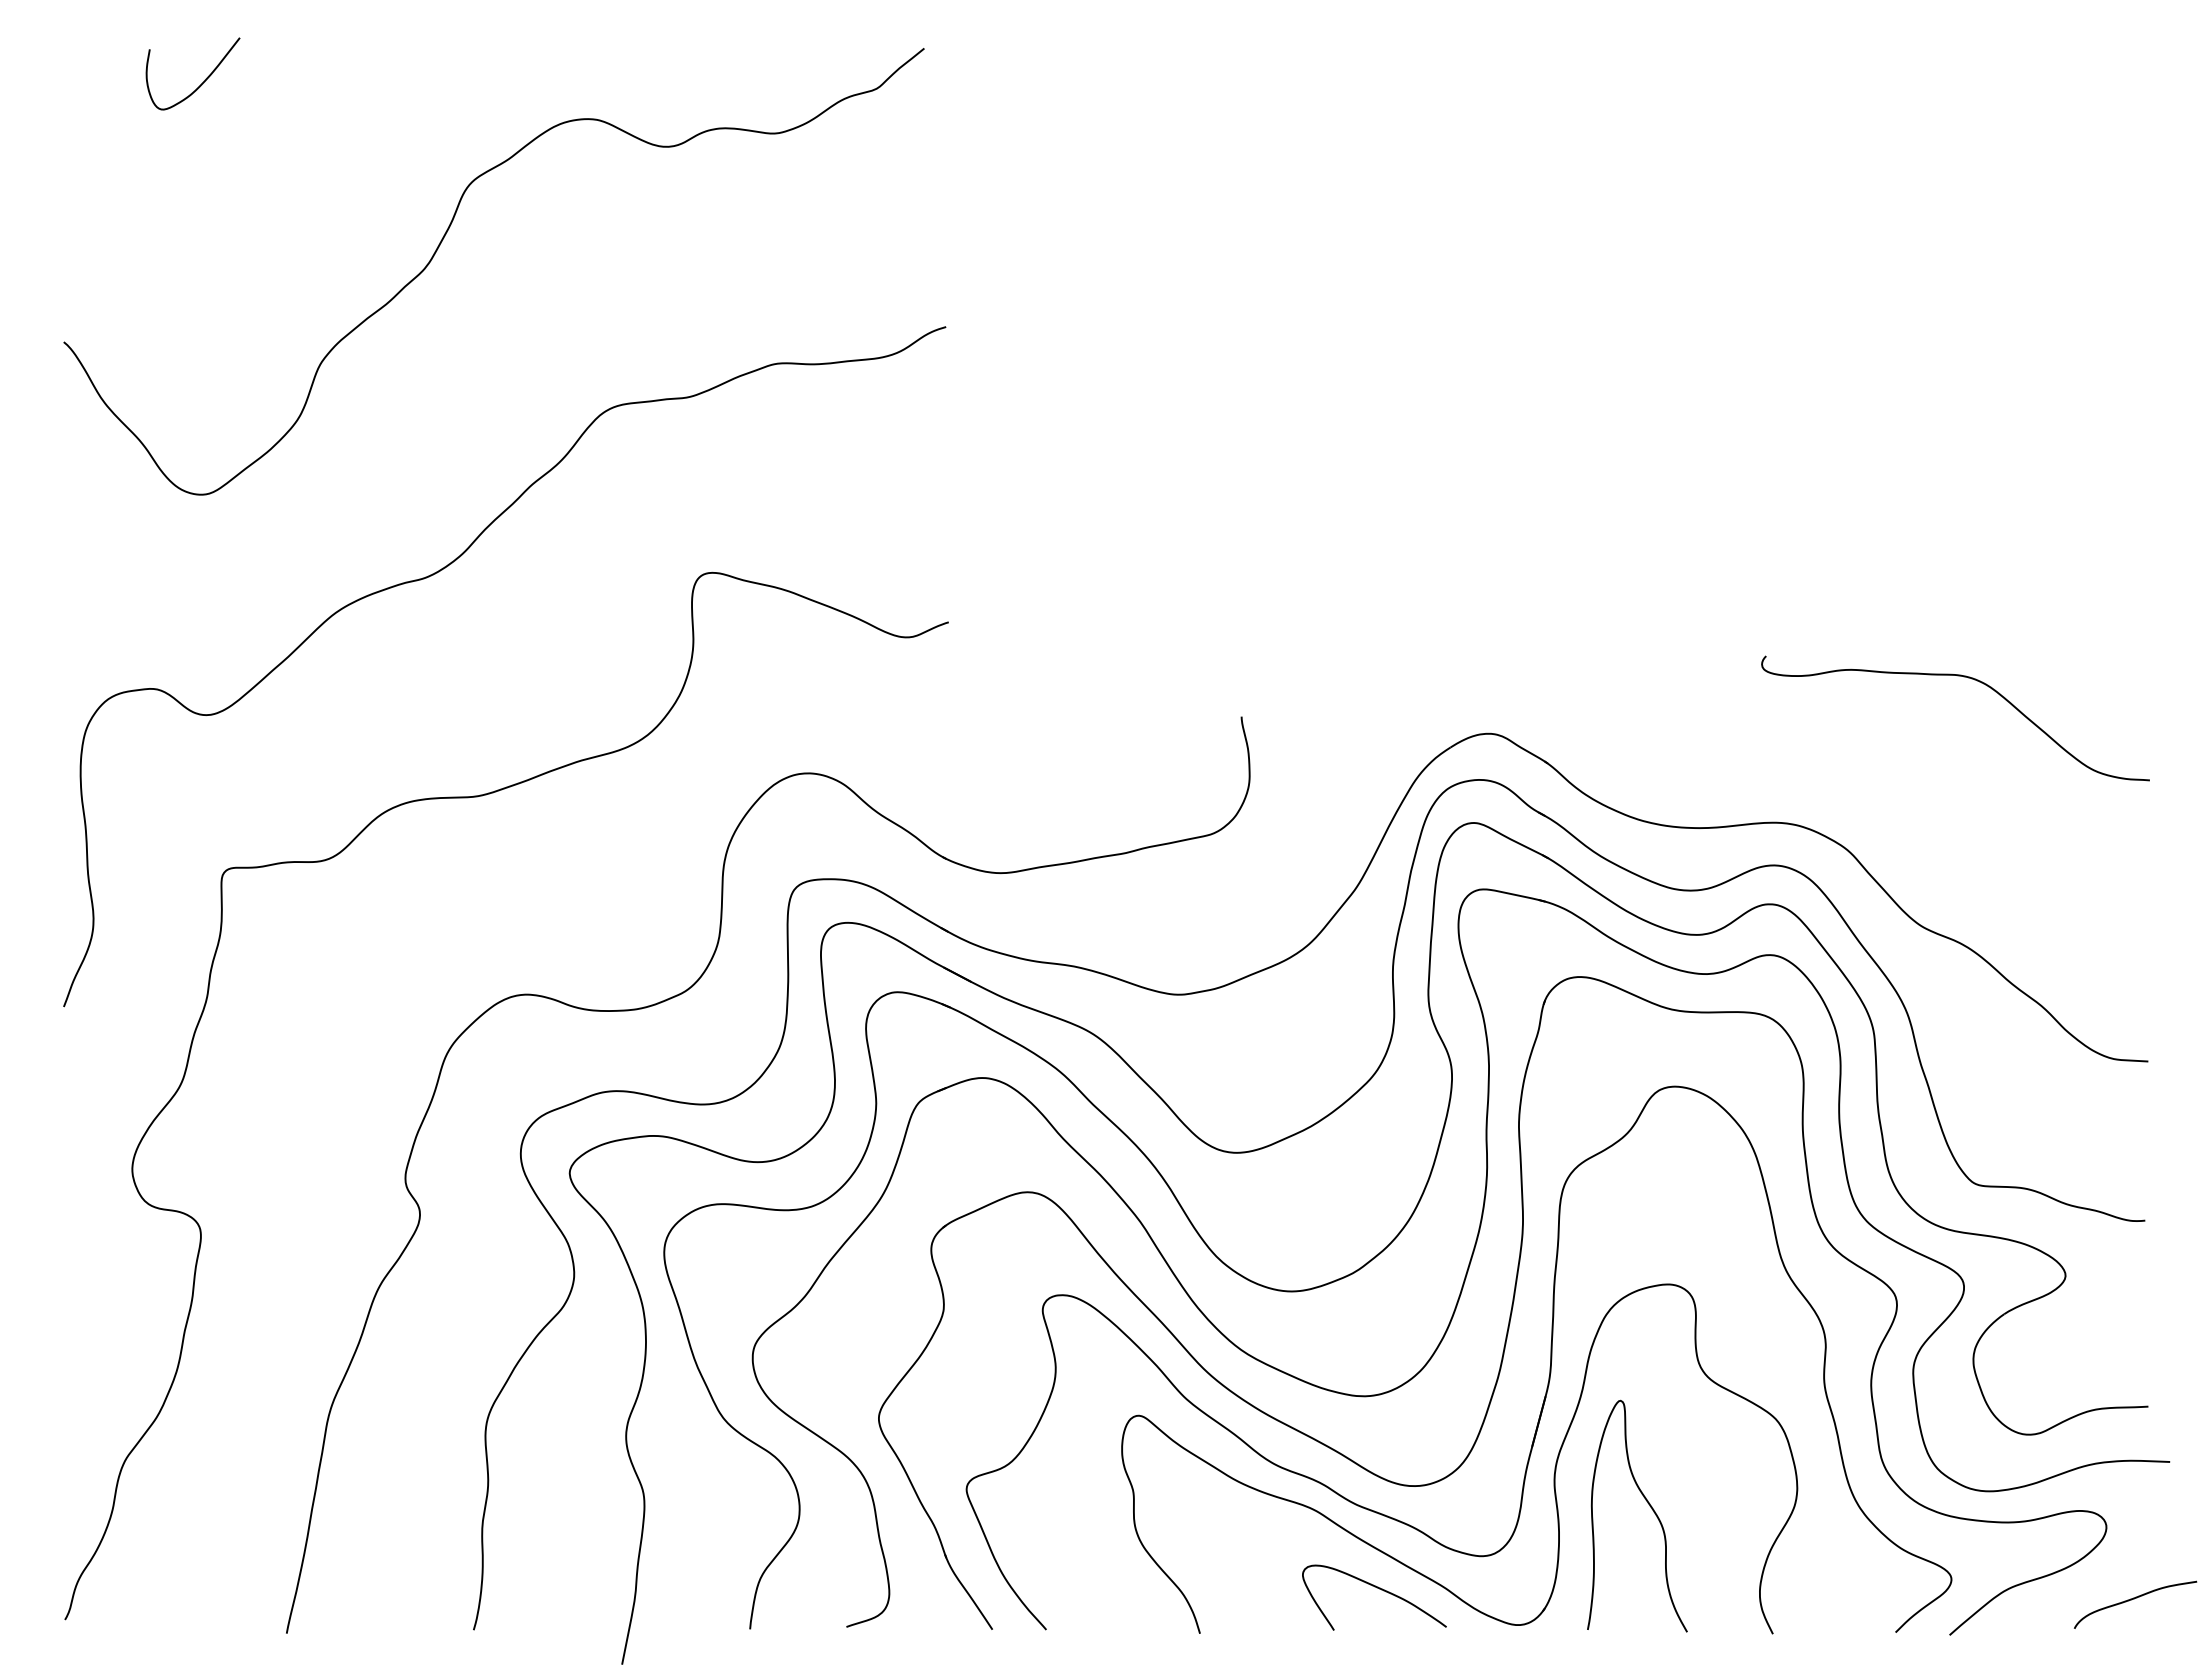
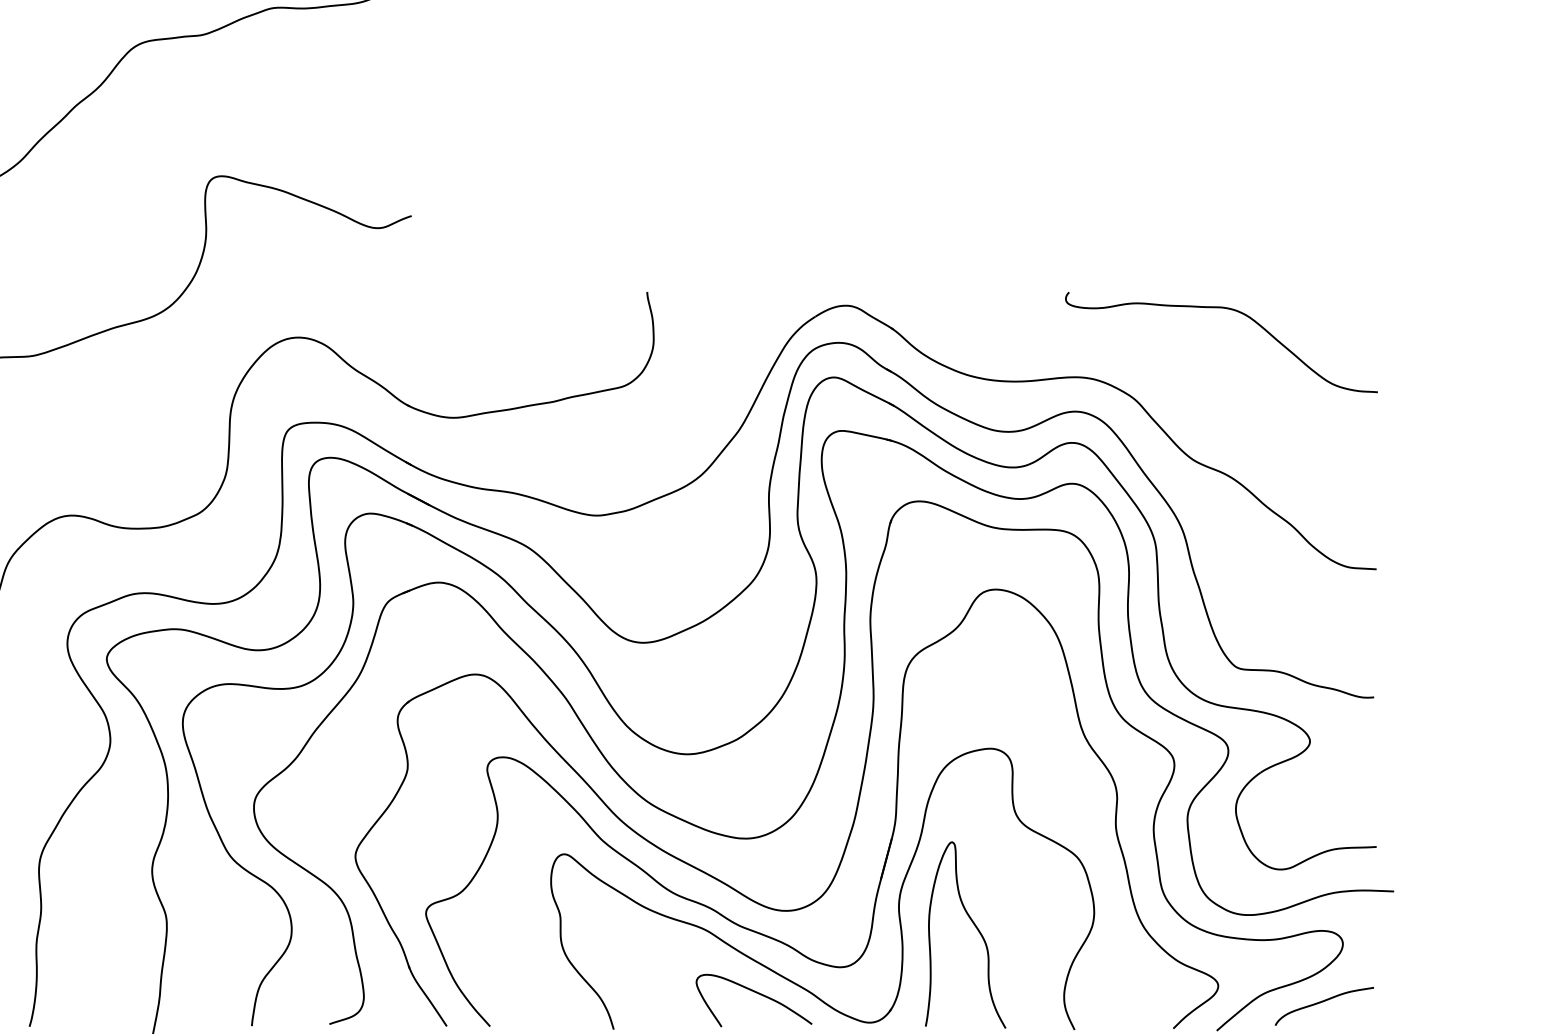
curve: (1963, 677) -> (1227, 309), moved
curve: (2134, 1599) -> (1323, 1002), moved

